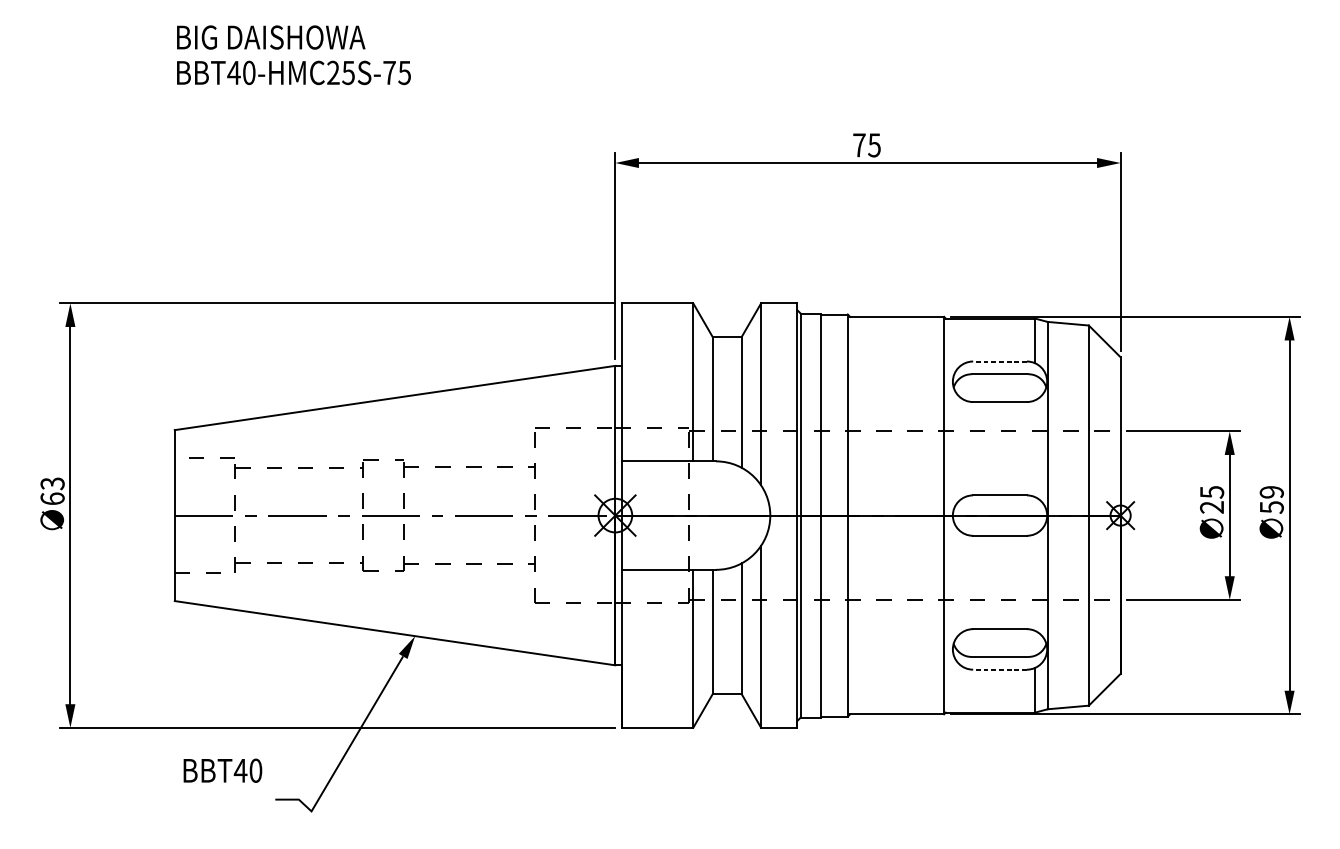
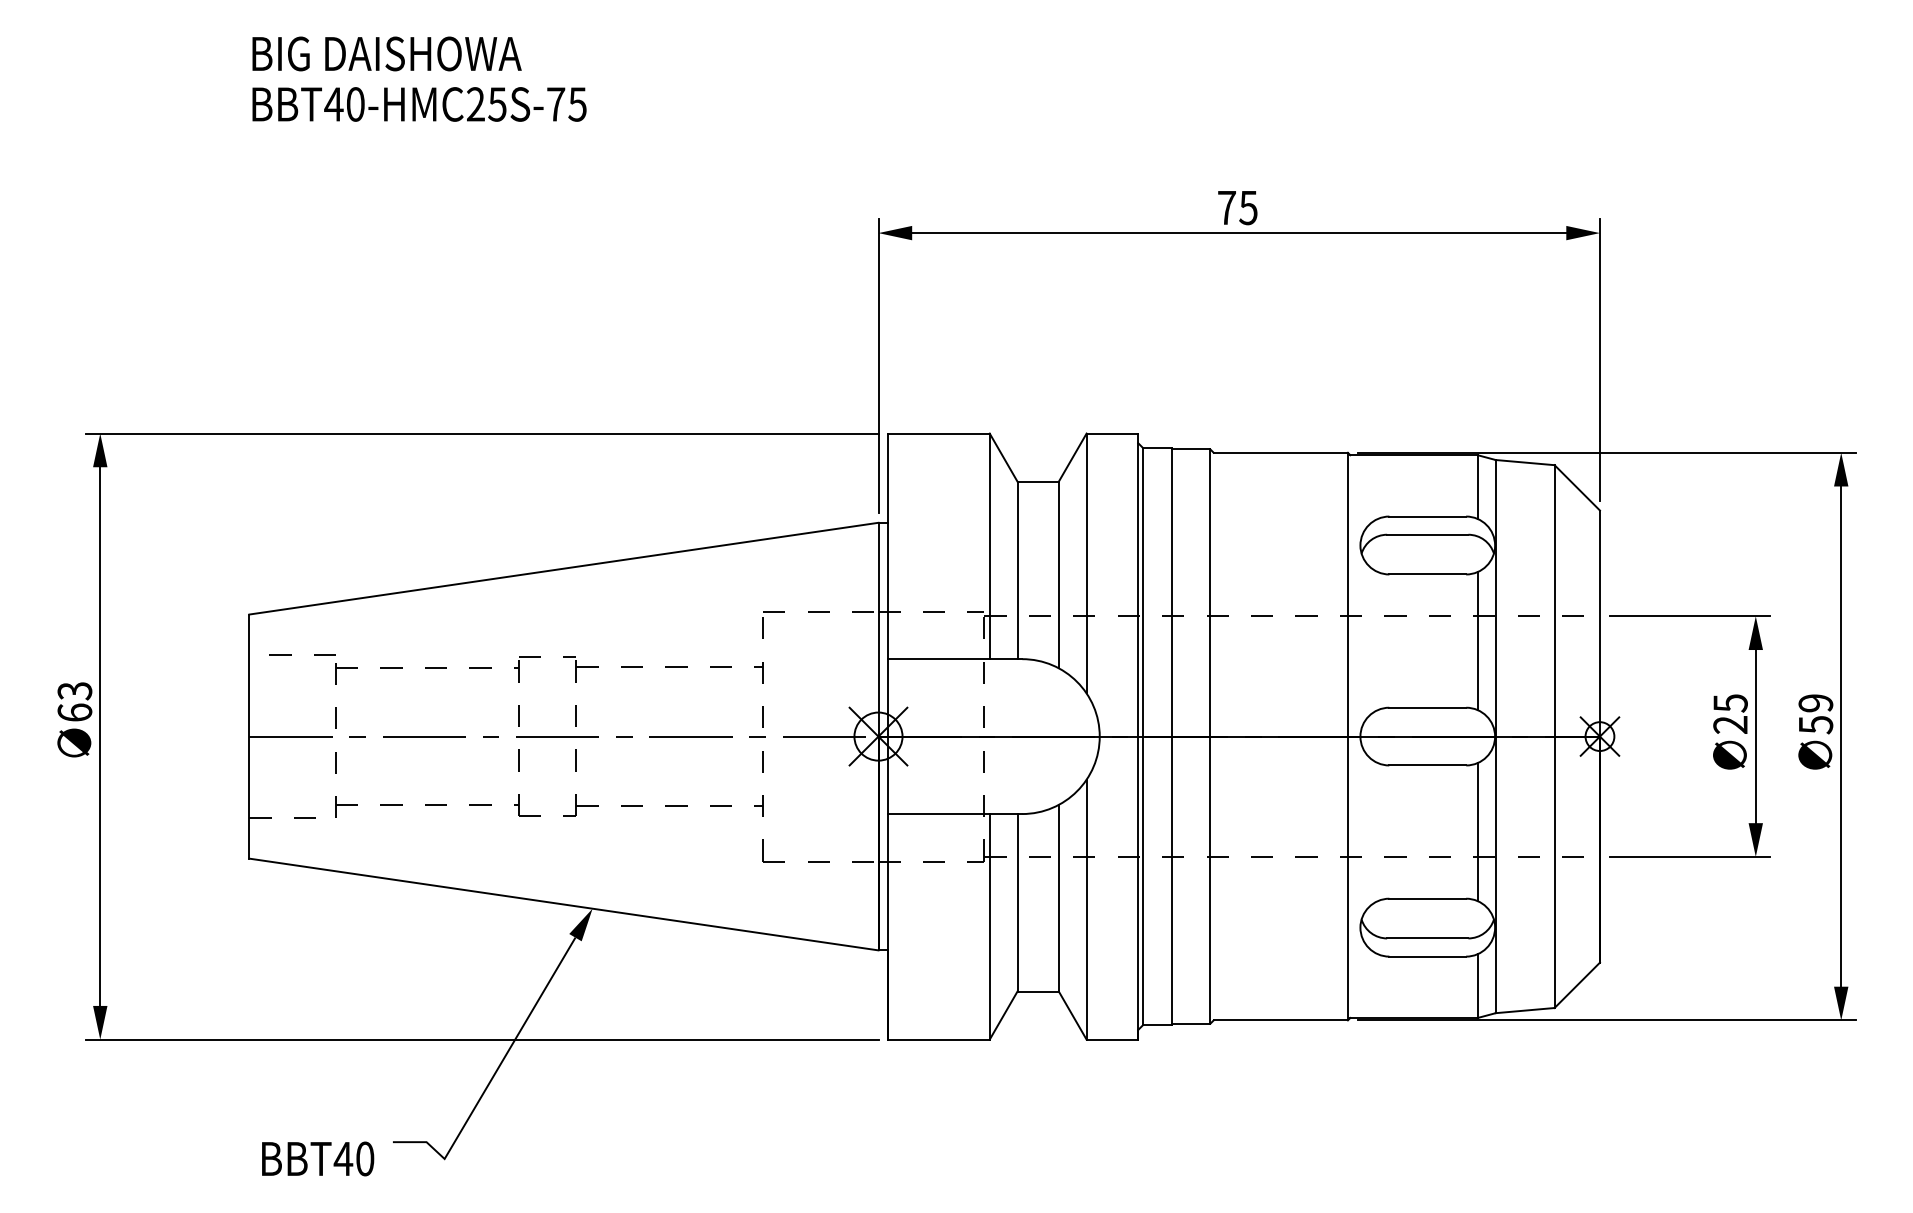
line: (999, 361) -> (1427, 516), dashed -> solid
line: (1034, 449) -> (1477, 641), added
line: (1034, 582) -> (1477, 832), added
line: (999, 669) -> (1427, 956), dashed -> solid
text: (223, 770) -> (318, 1158), moved

